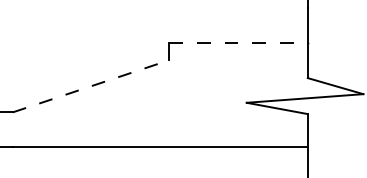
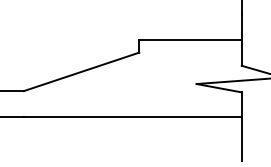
line: (239, 42) -> (191, 39), dashed -> solid
line: (90, 85) -> (81, 71), dashed -> solid

